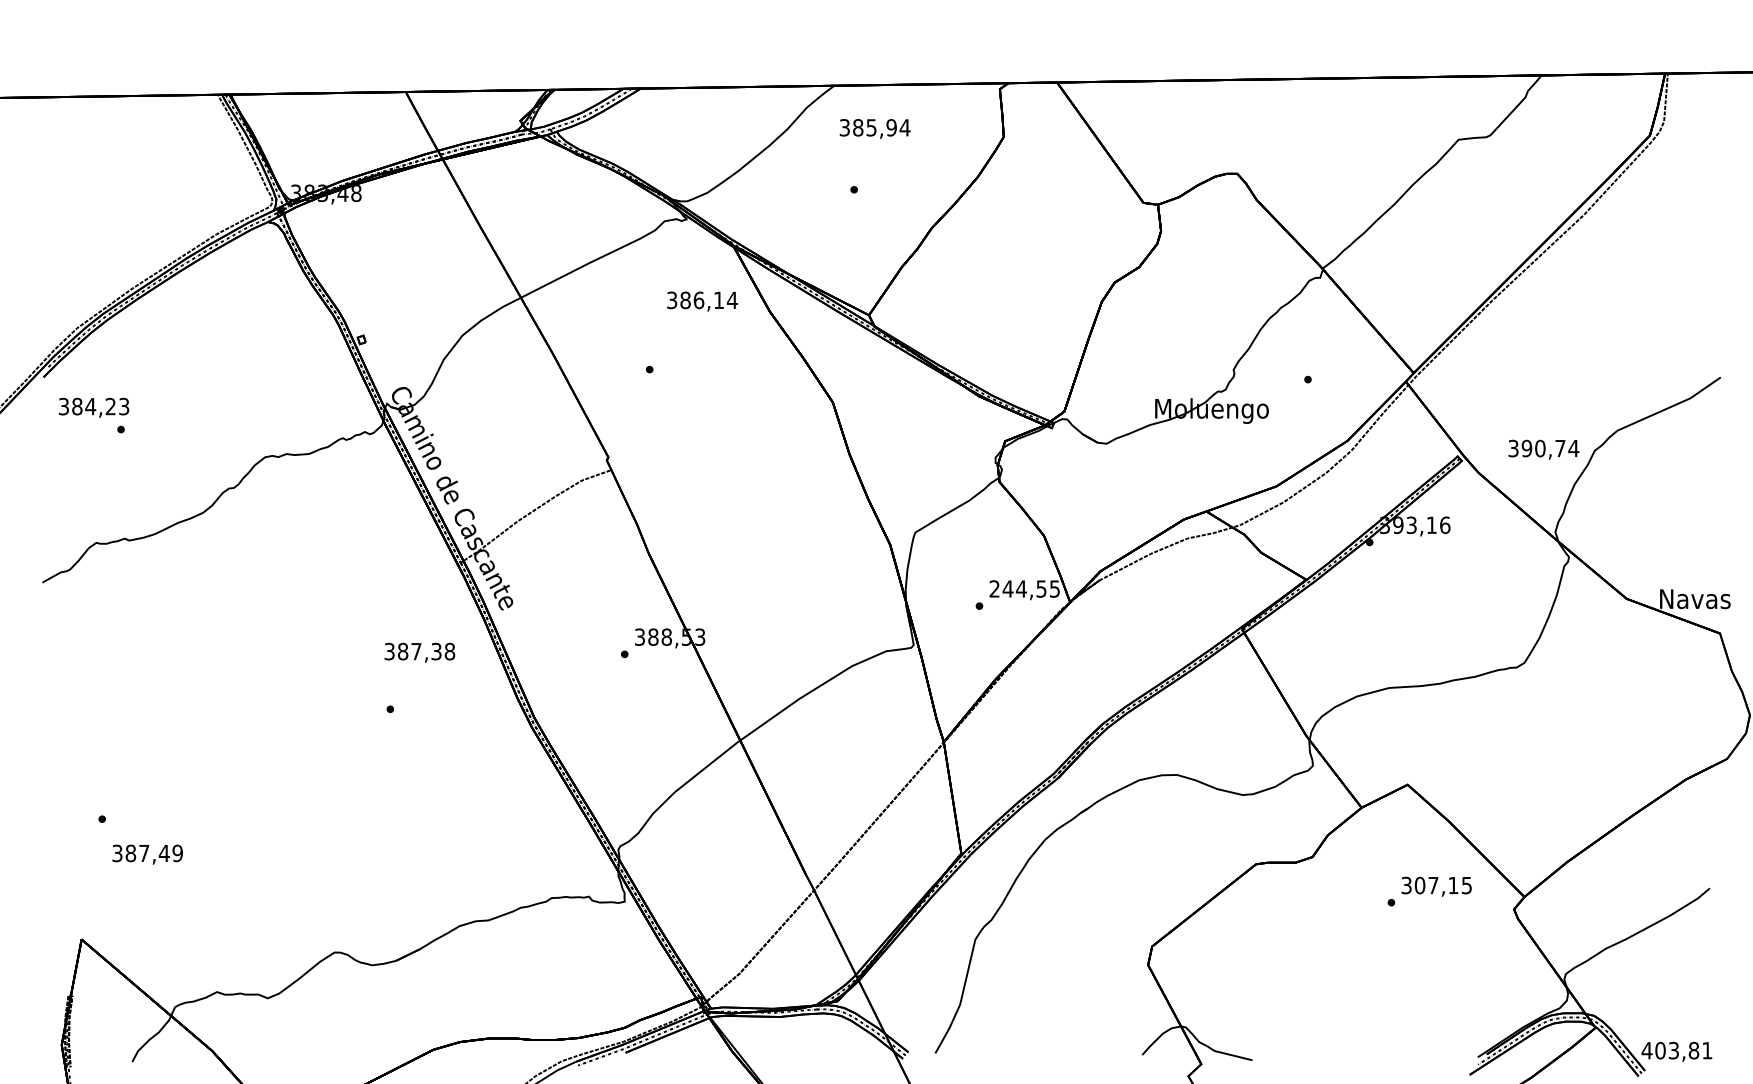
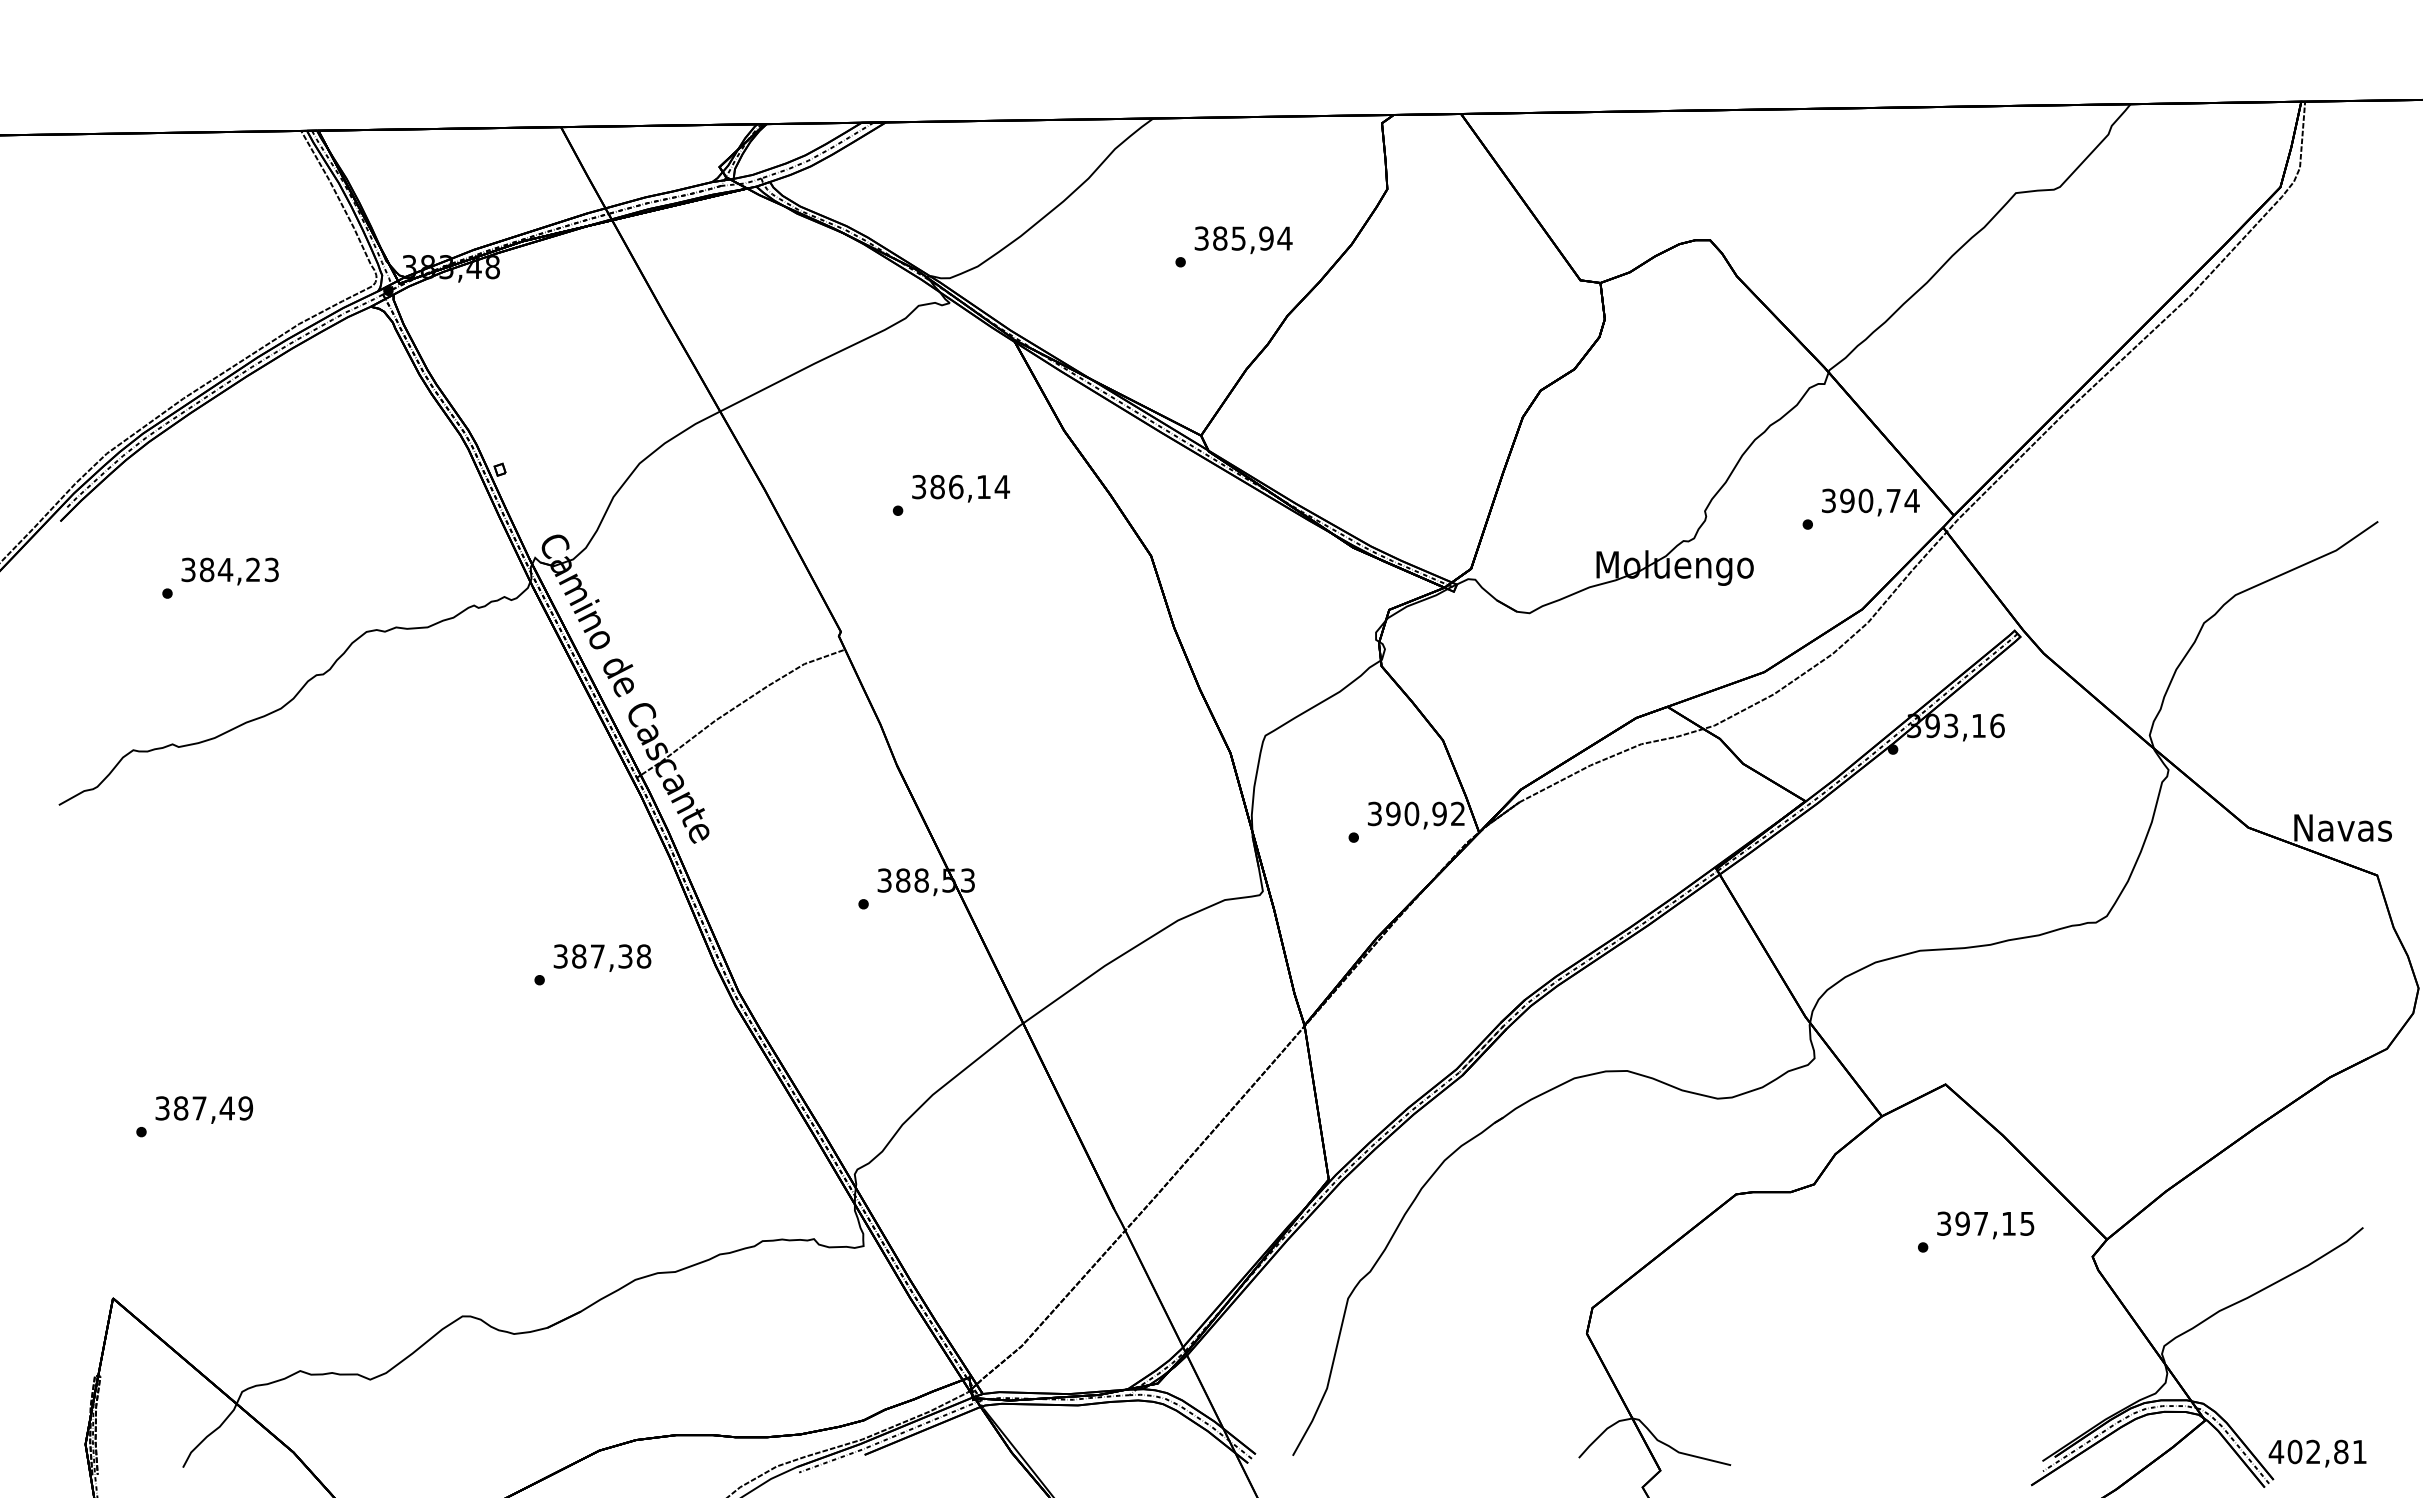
text: (875, 129) -> (1243, 240), moved
text: (702, 301) -> (960, 488), moved
text: (93, 407) -> (229, 571), moved
text: (1543, 449) -> (1870, 502), moved
text: (1024, 588) -> (1415, 813), 244,55 -> 390,92
text: (419, 652) -> (602, 957), moved
text: (147, 854) -> (204, 1109), moved
text: (1419, 885) -> (1962, 1223), 307,15 -> 397,15
text: (1673, 1051) -> (2313, 1452), 403,81 -> 402,81

